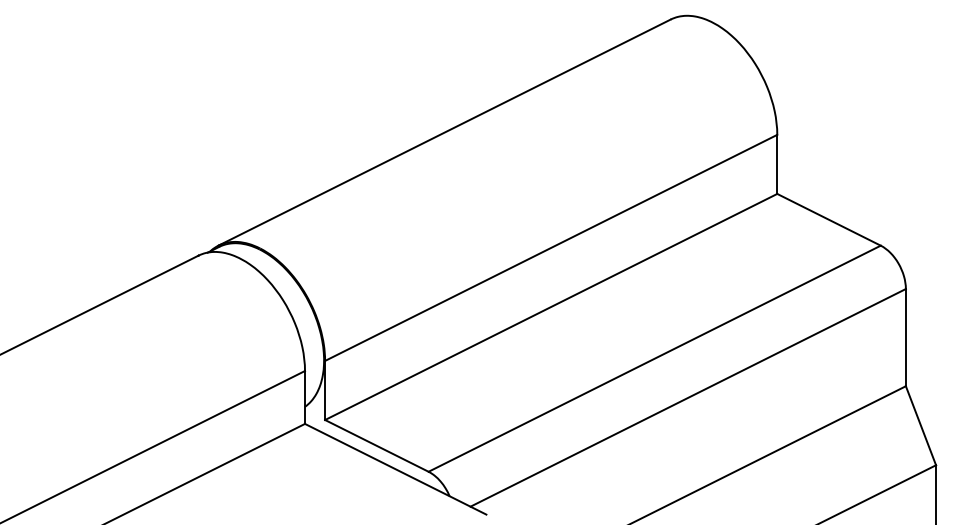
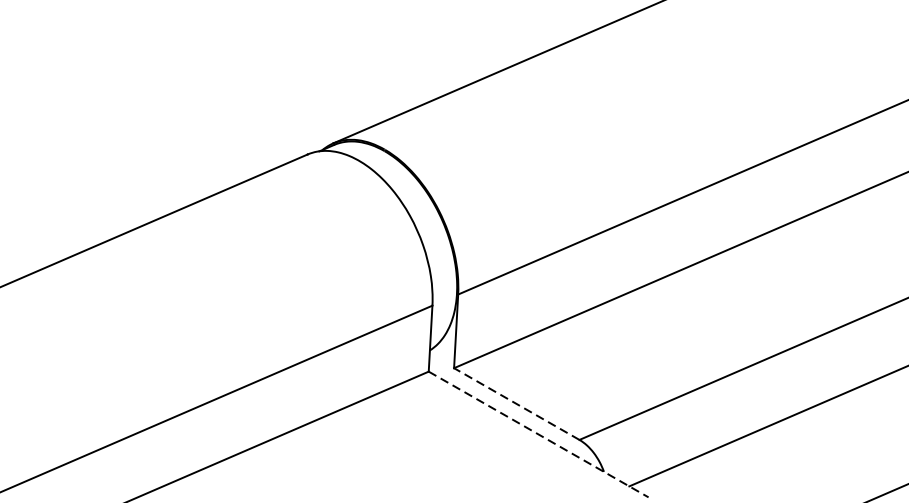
line: (376, 445) -> (516, 403), solid -> dashed
line: (396, 469) -> (539, 434), solid -> dashed

